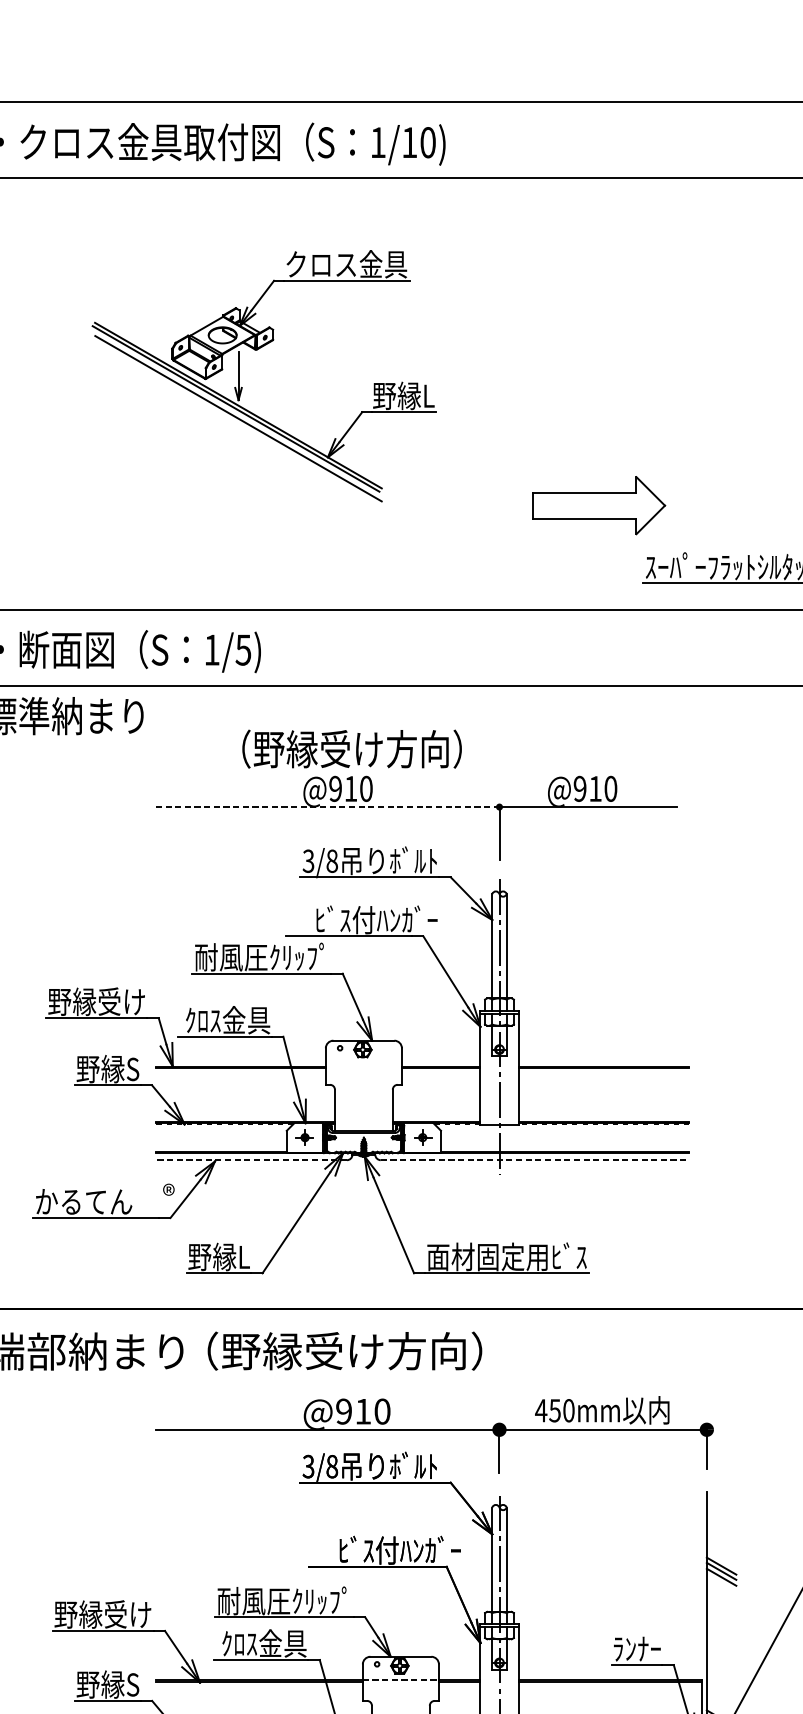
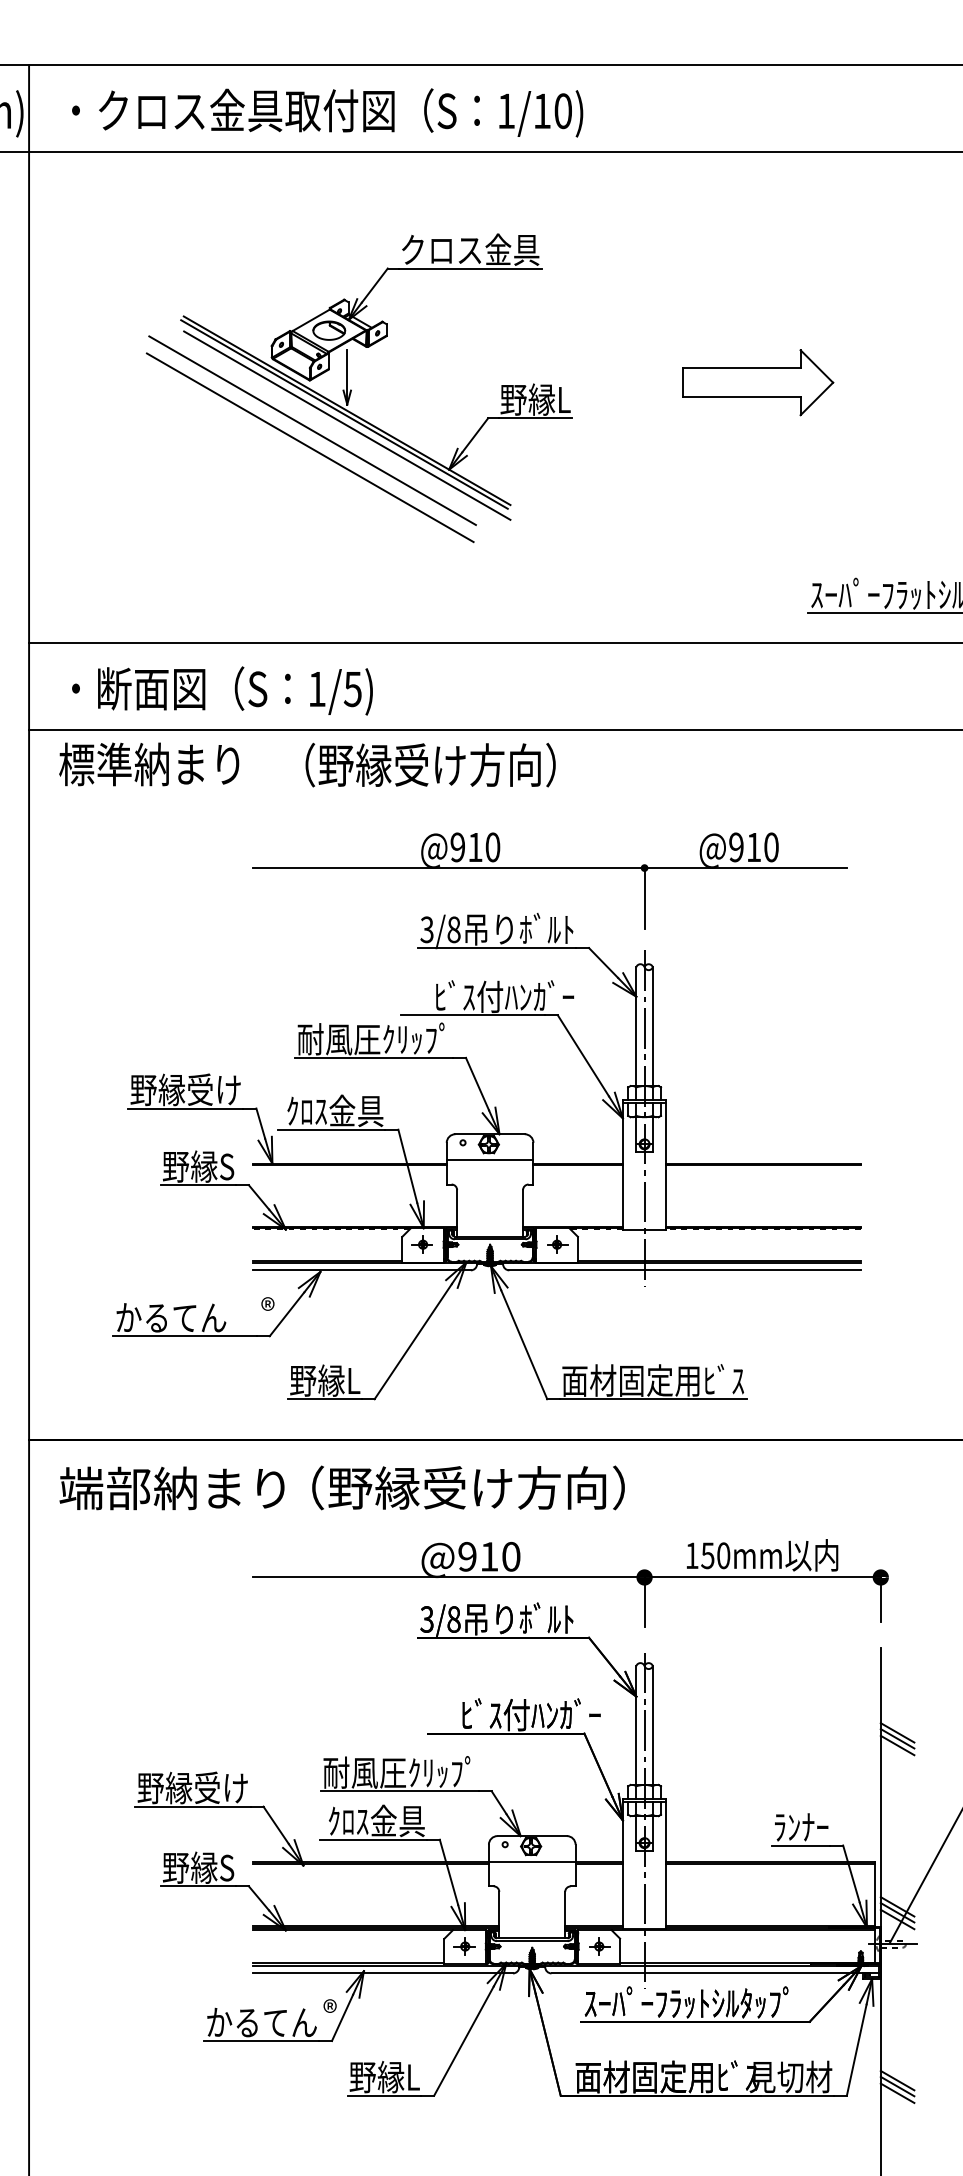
line: (207, 422) -> (312, 430), added
line: (205, 437) -> (309, 447), added
part: (599, 505) -> (758, 382), moved
text: (351, 748) -> (430, 764), moved
line: (328, 807) -> (449, 868), dashed -> solid
line: (363, 1063) -> (489, 1160), added
line: (251, 1160) -> (361, 1270), dashed -> solid
line: (534, 1160) -> (684, 1270), dashed -> solid
text: (541, 1410) -> (692, 1555), 450mm -> 150mm
line: (401, 1679) -> (532, 1862), dashed -> solid

